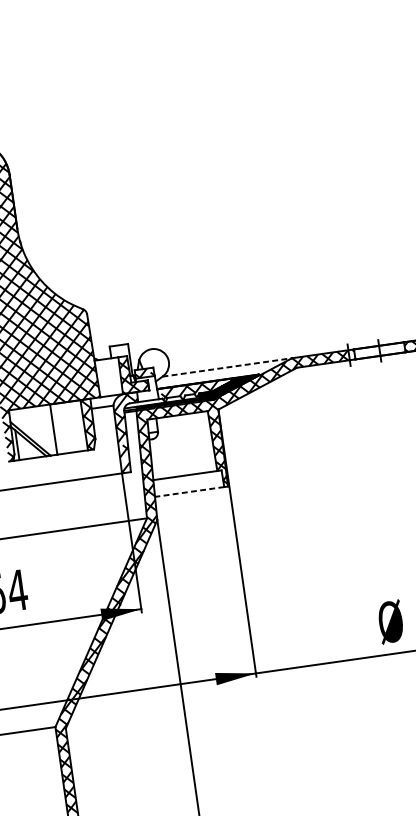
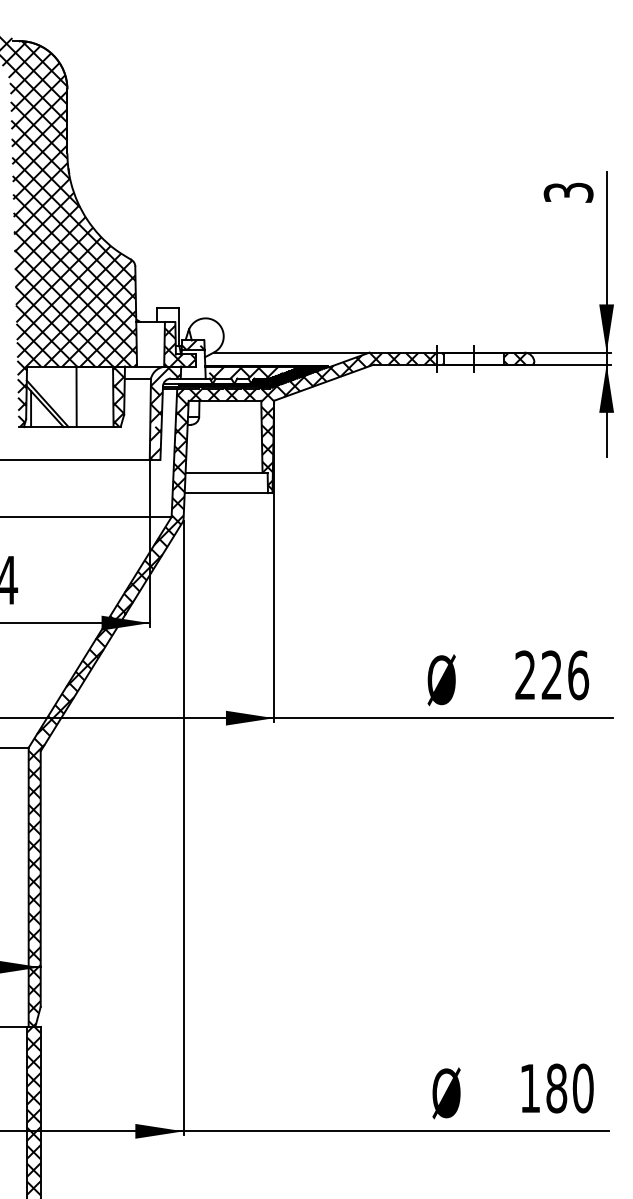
line: (227, 367) -> (291, 352), dashed -> solid
line: (189, 492) -> (226, 493), dashed -> solid

